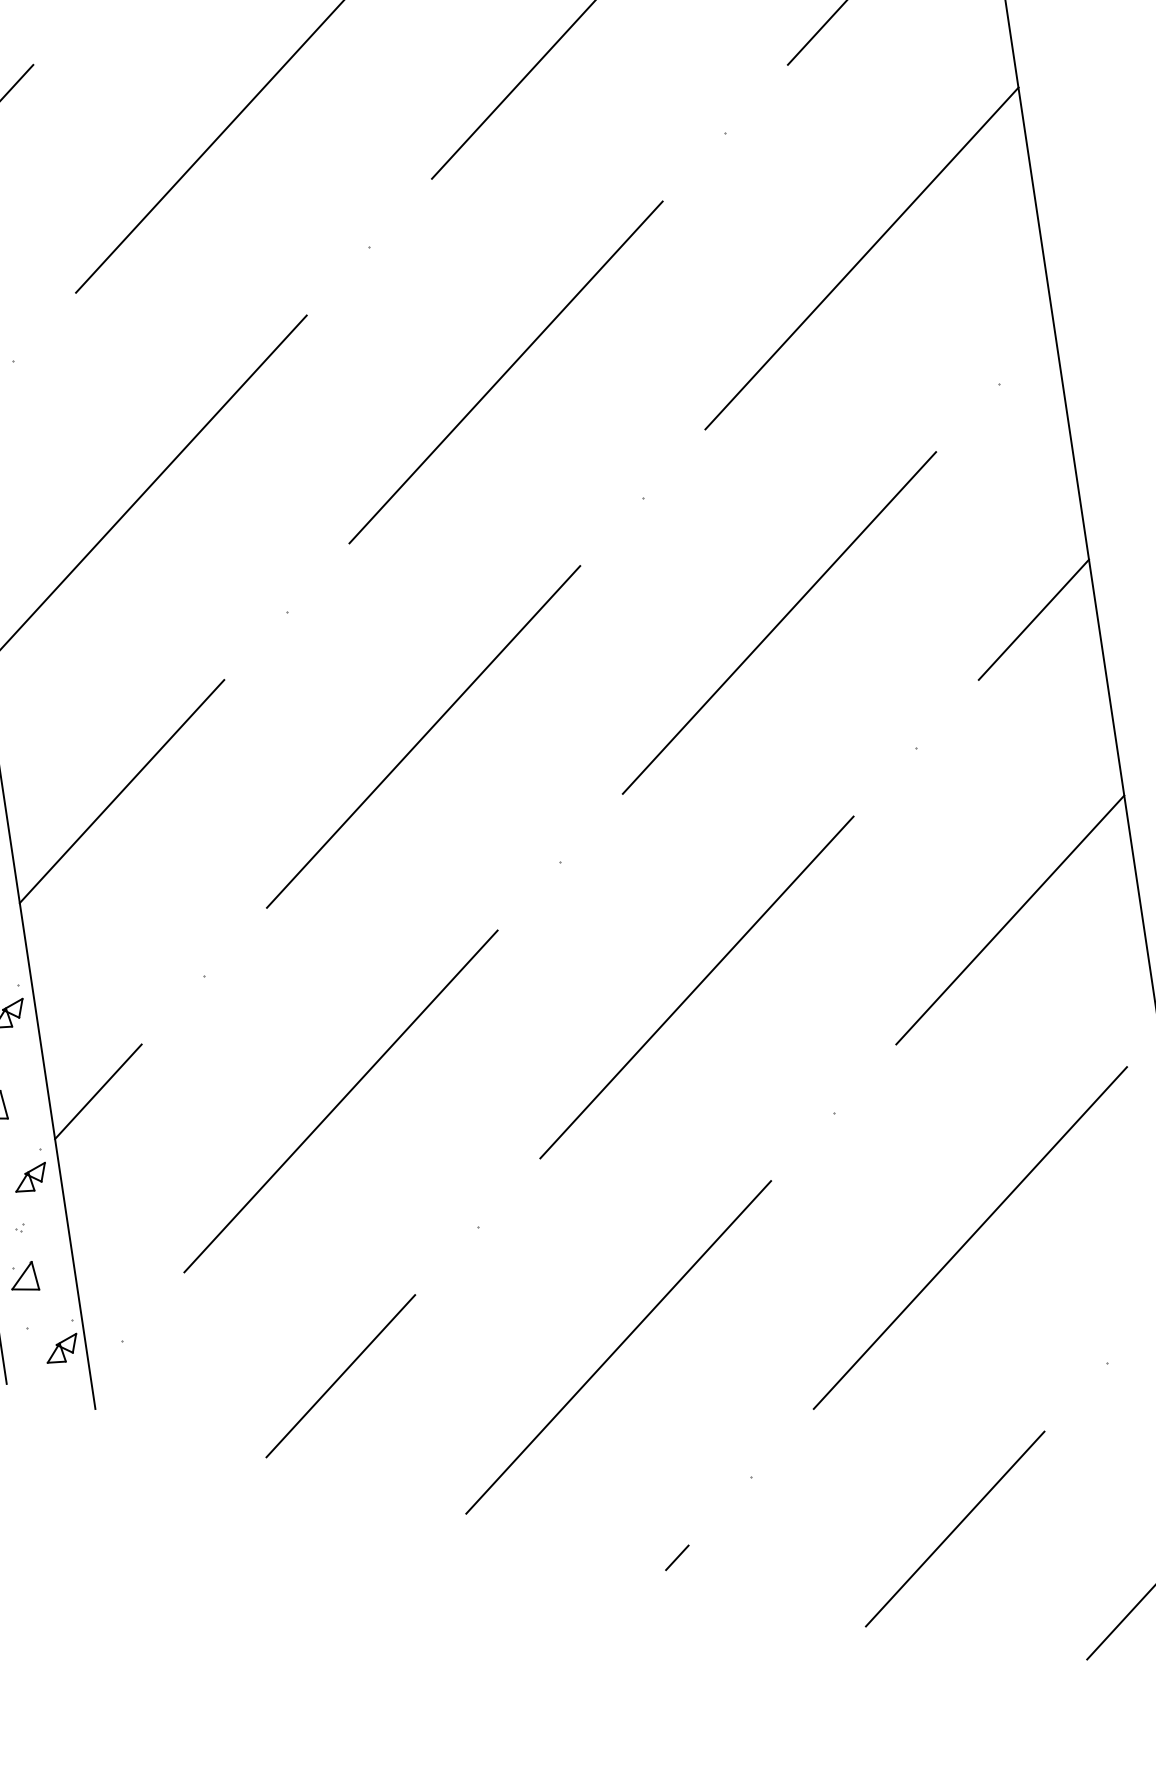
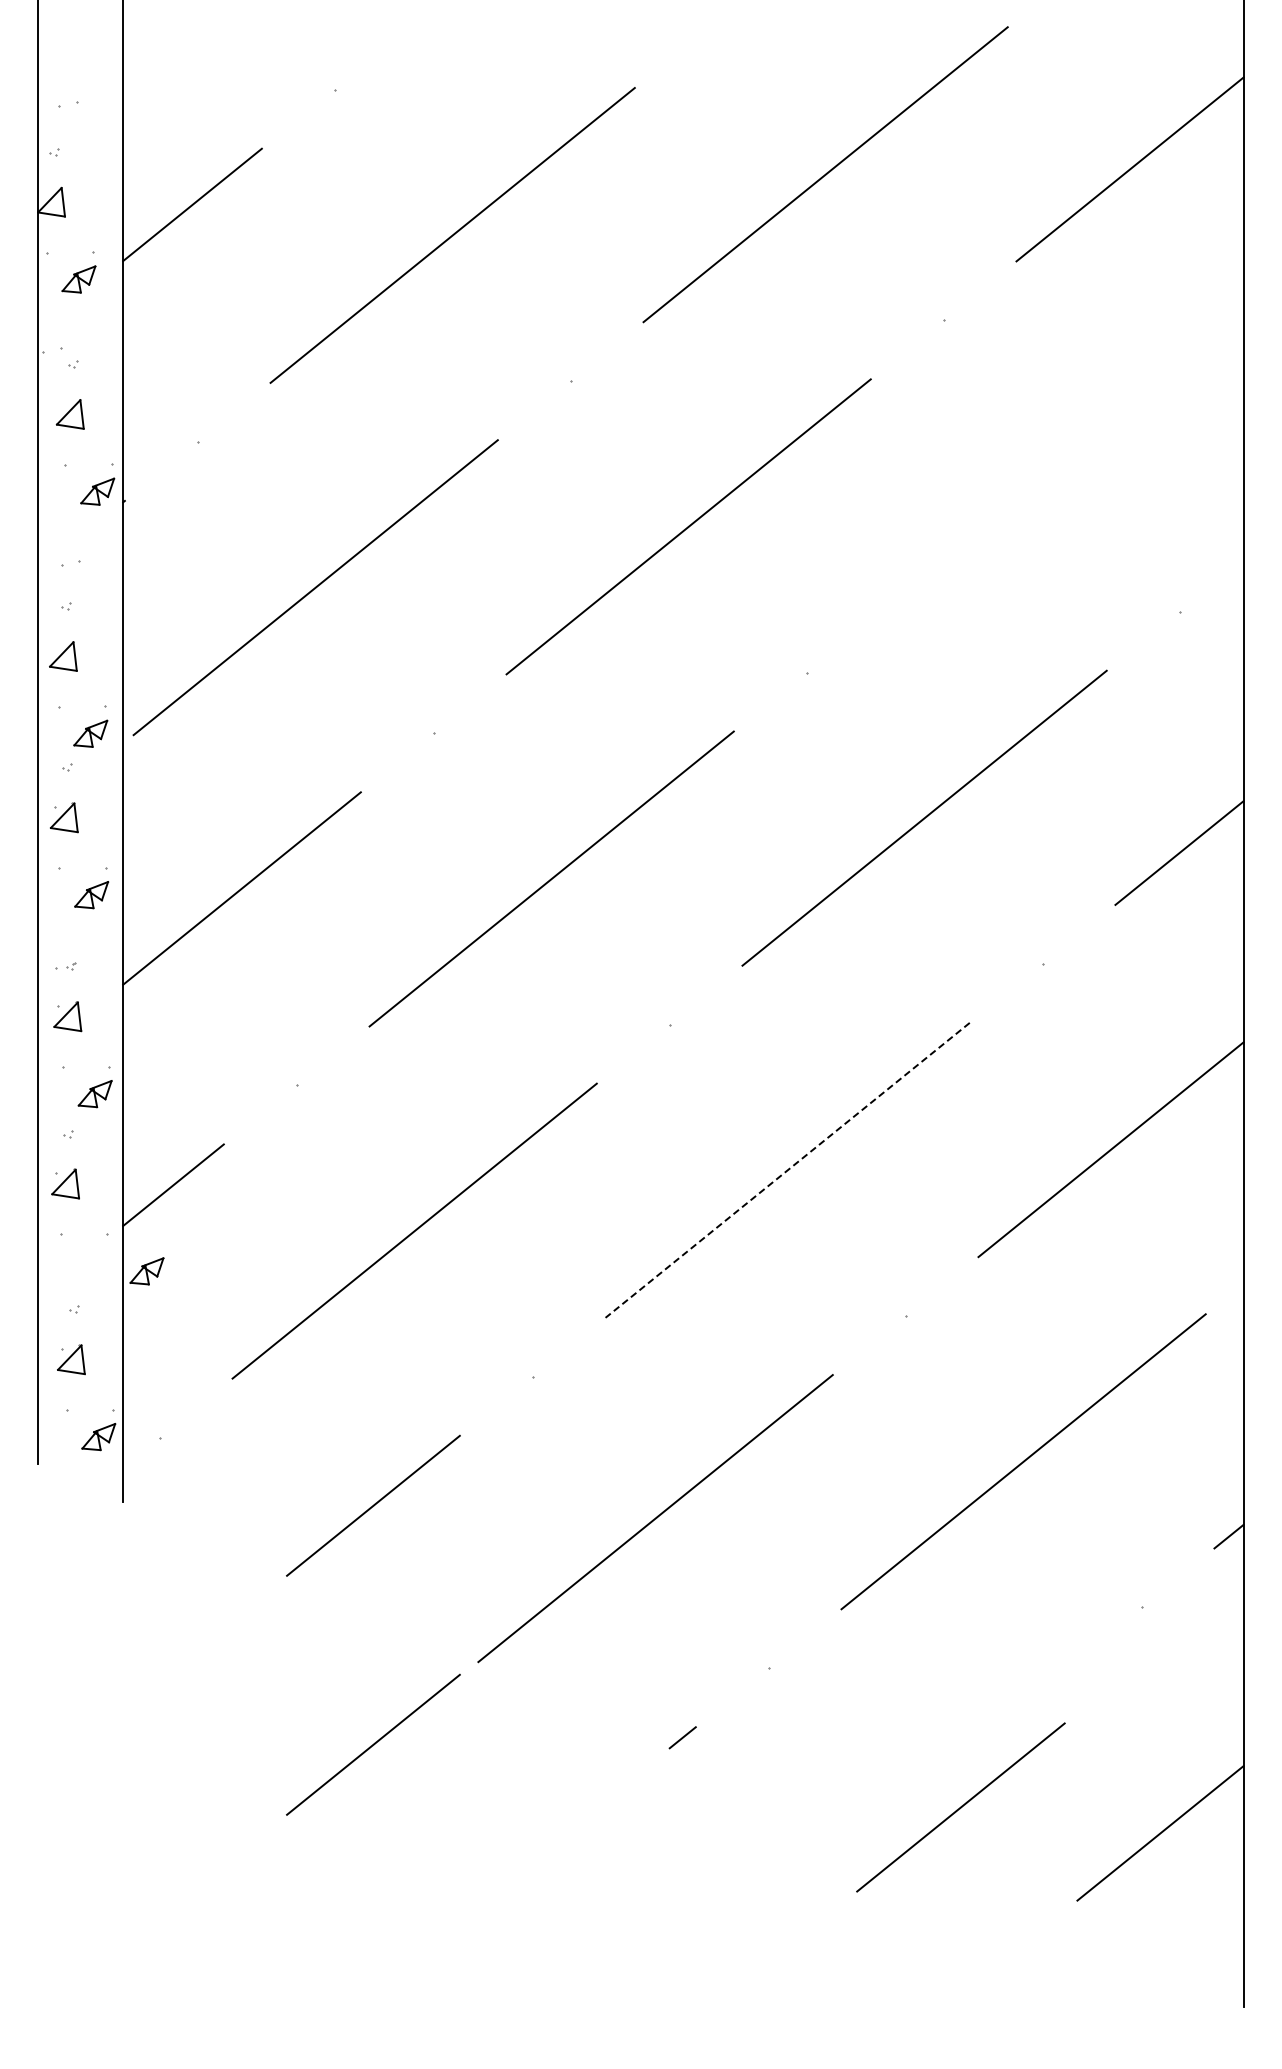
line: (861, 257) -> (1061, 465), removed
line: (696, 987) -> (787, 1170), solid -> dashed
part: (30, 1178) -> (146, 1271), moved
line: (954, 1529) -> (960, 1807), moved
line: (375, 1609) -> (373, 1744), added

